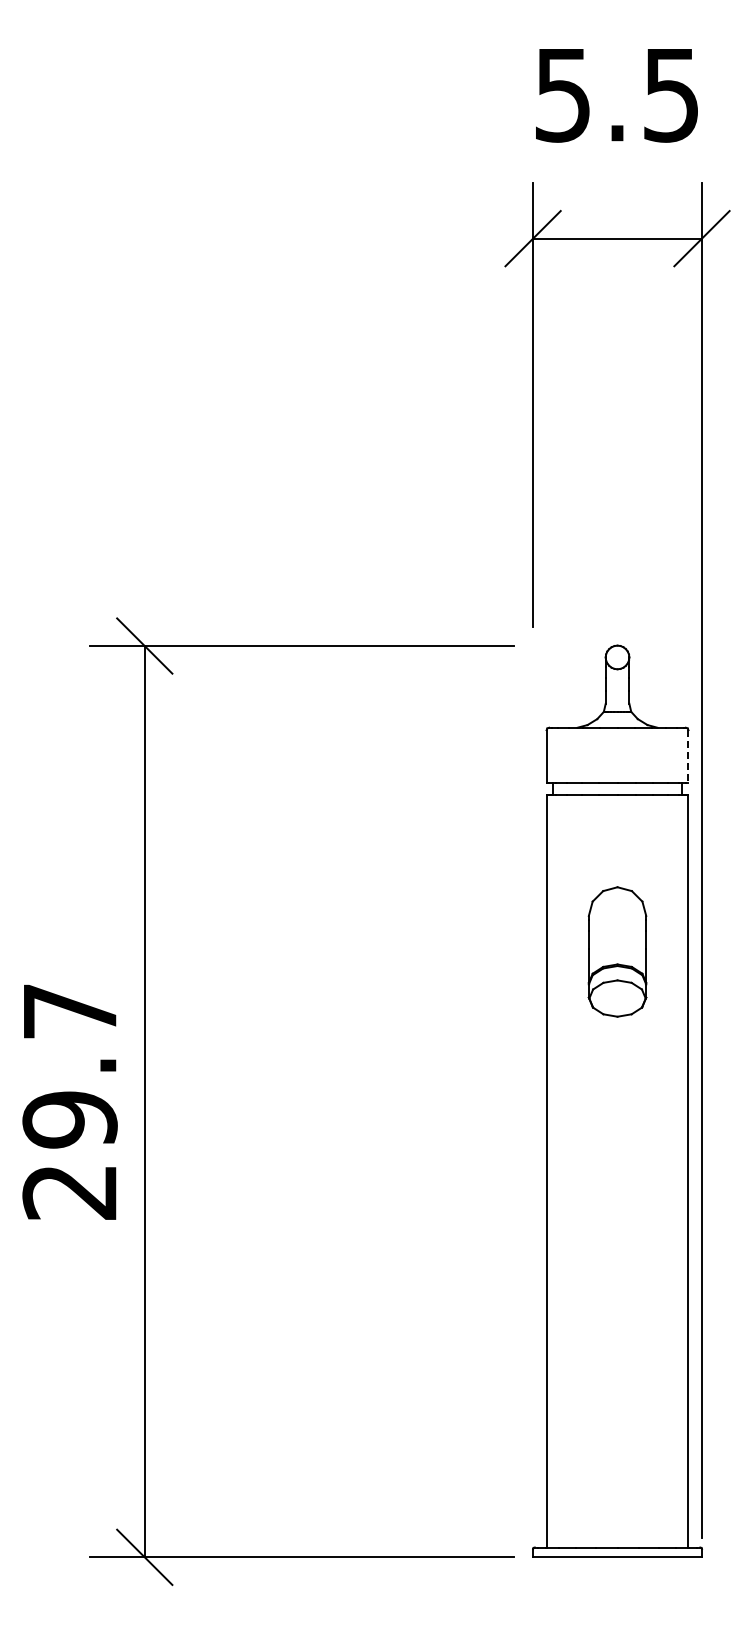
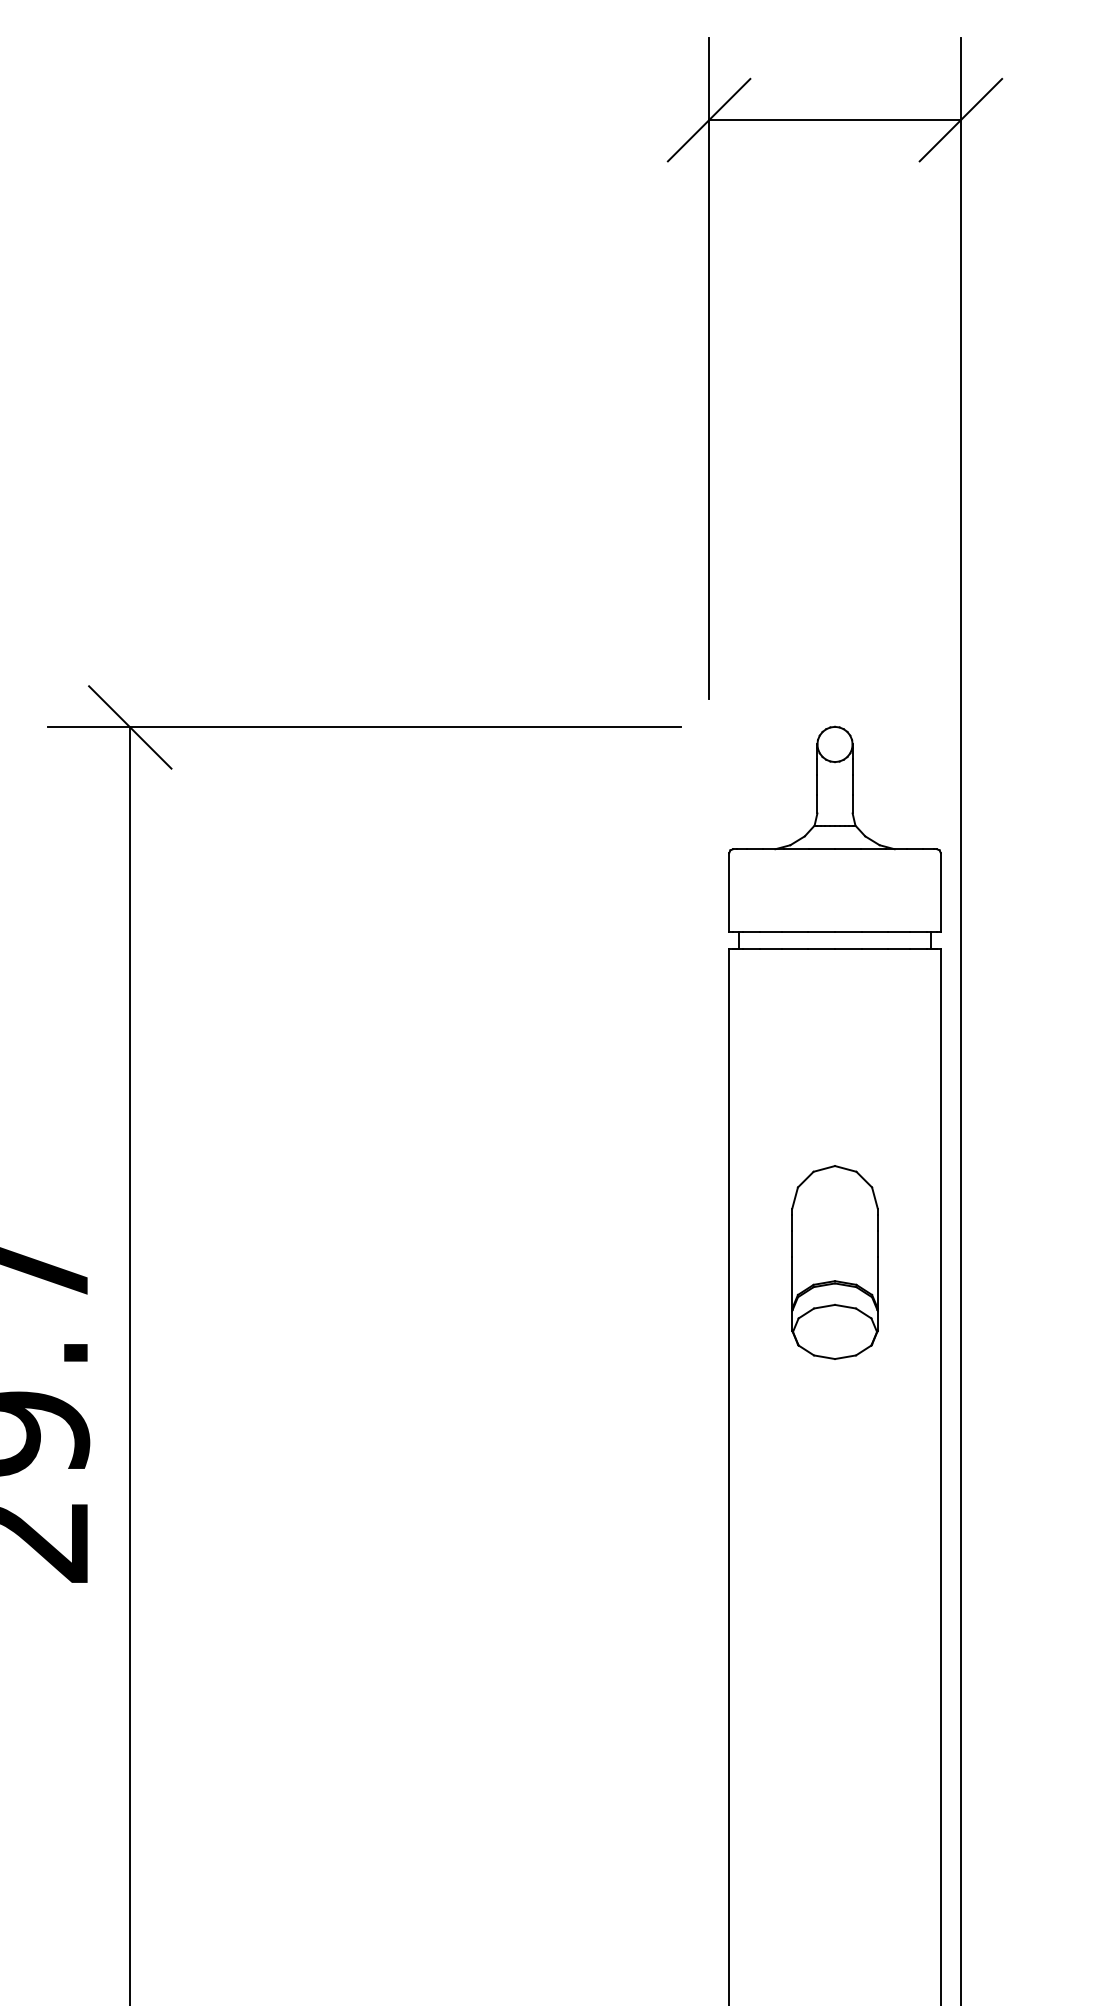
line: (688, 757) -> (940, 893), dashed -> solid
part: (617, 951) -> (834, 1261), moved

